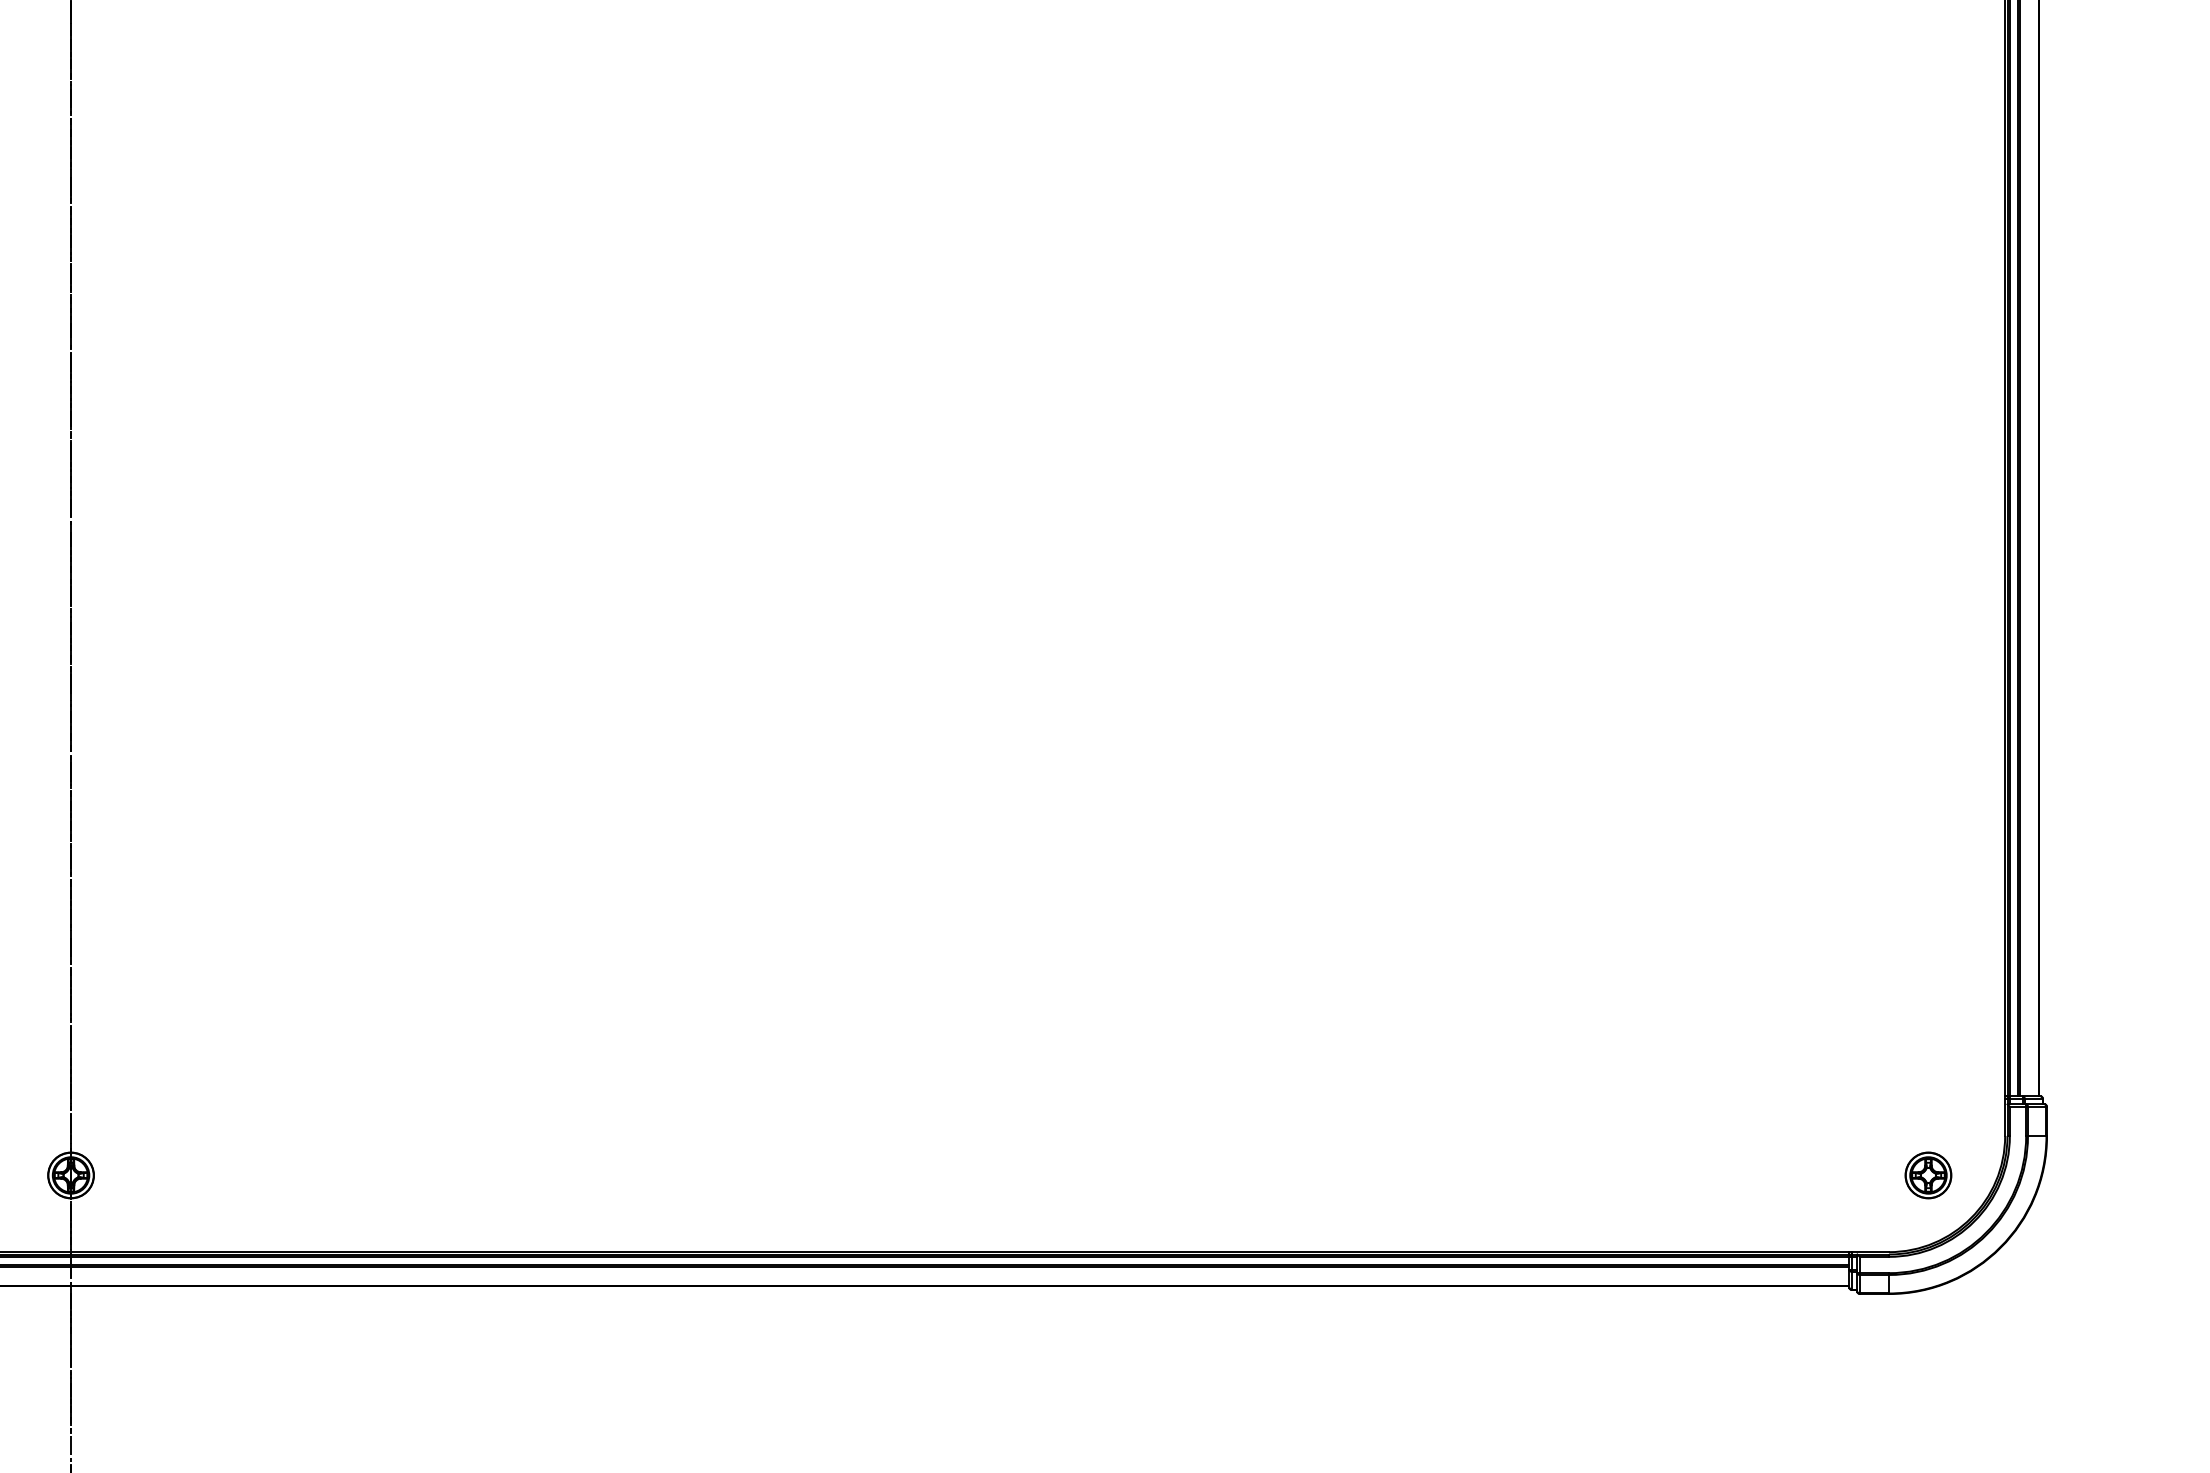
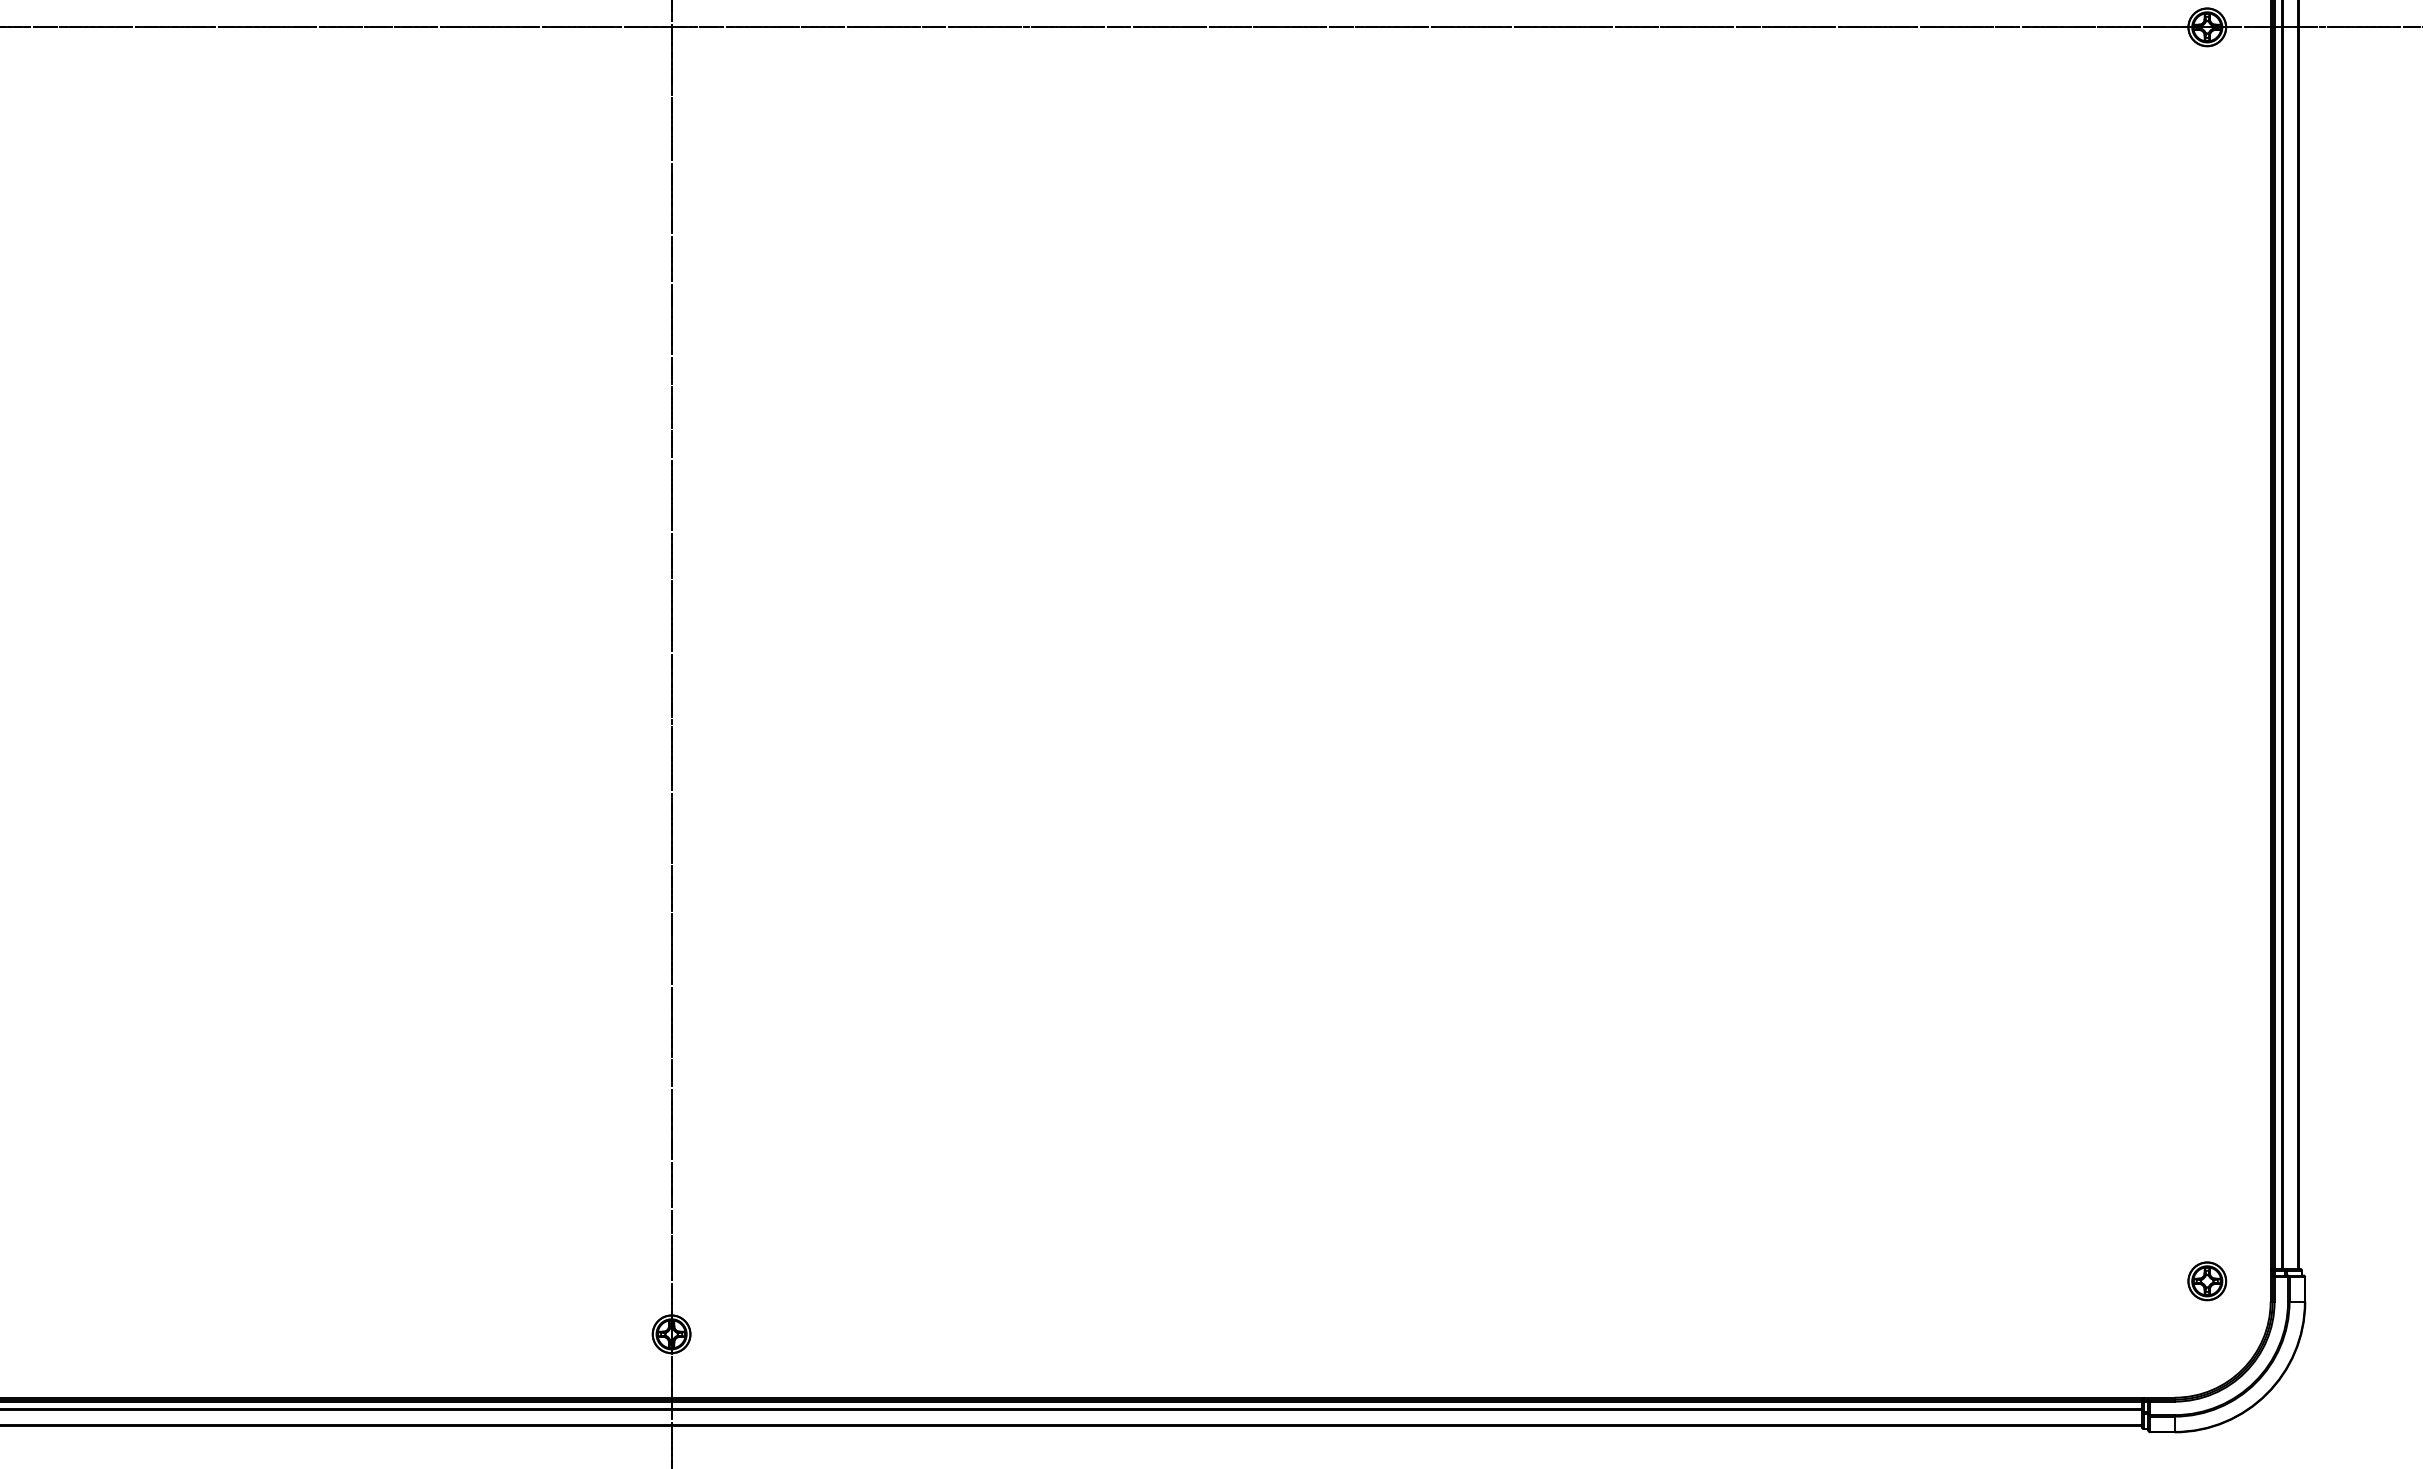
part: (1928, 1175) -> (2207, 1281), moved

